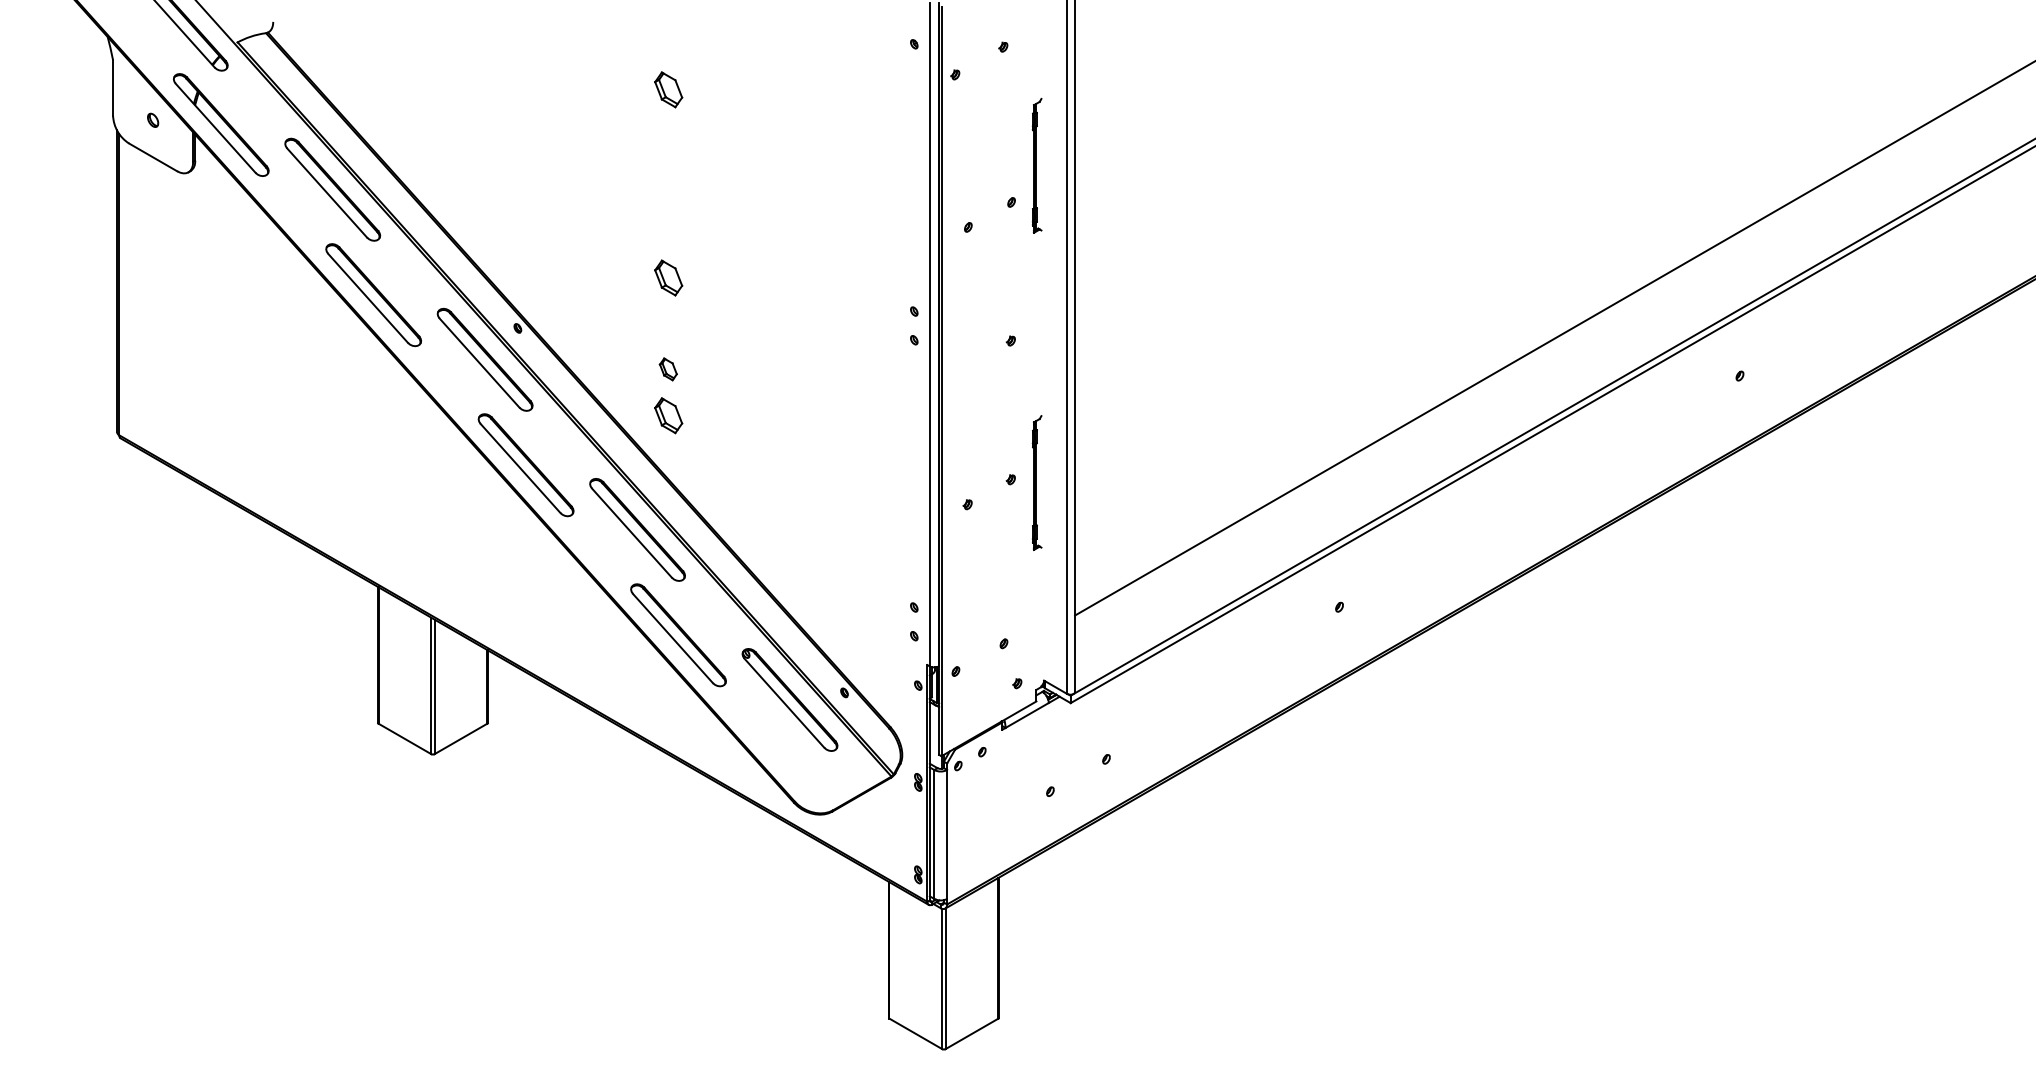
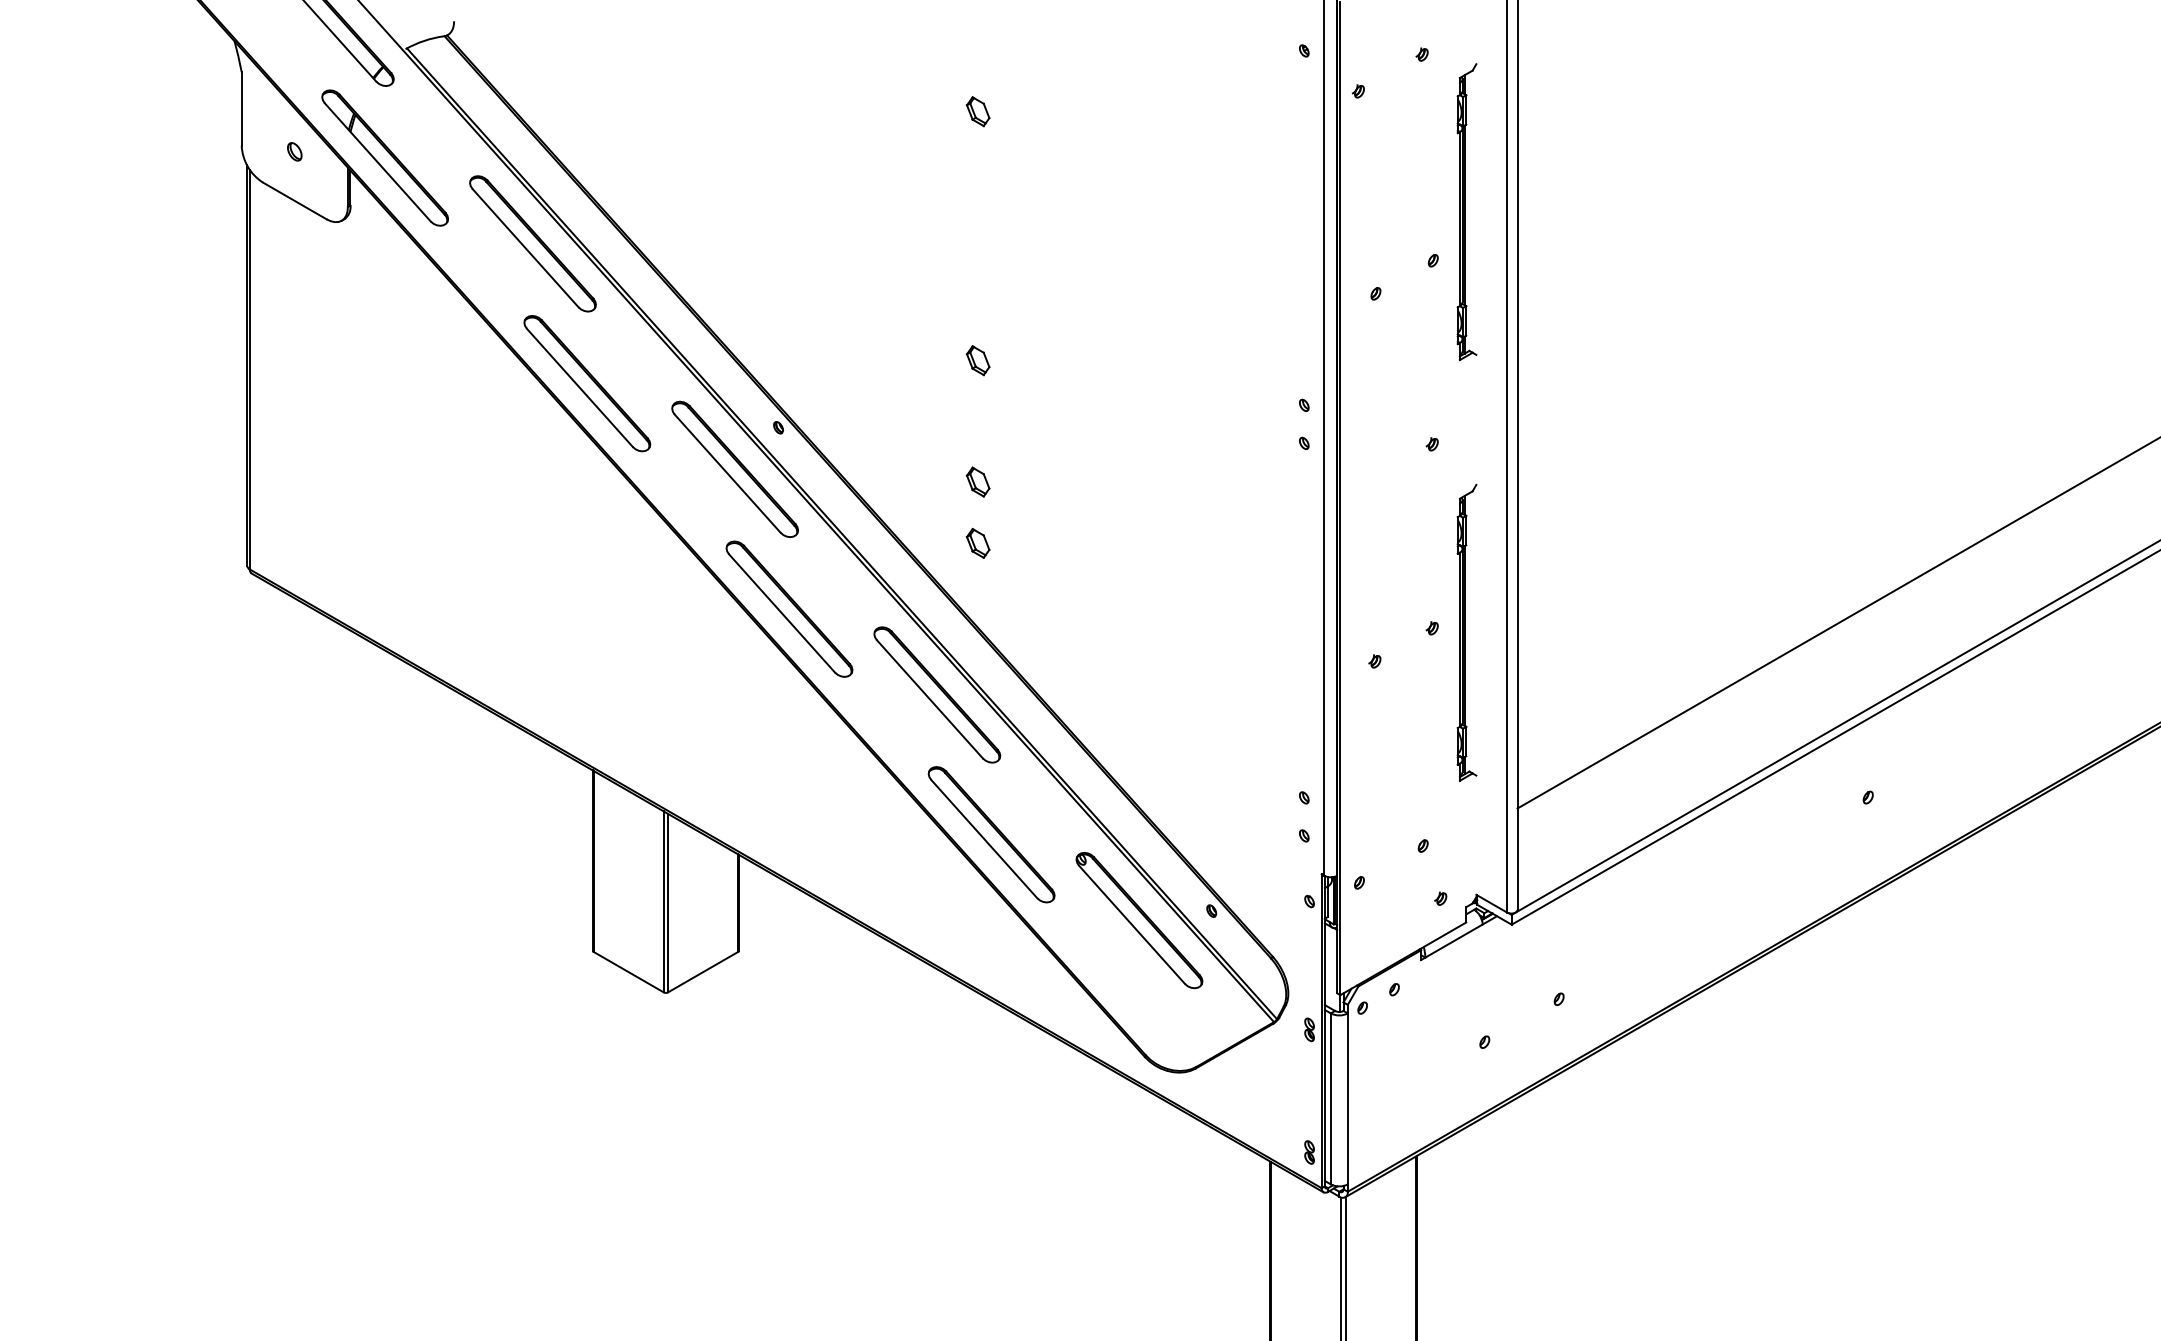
part: (667, 90) -> (976, 112), size x0.62
part: (1037, 165) -> (1467, 211), size x1.67
part: (667, 277) -> (976, 360), size x0.62
part: (667, 415) -> (976, 543), size x0.62
part: (1037, 482) -> (1467, 632), size x1.67

